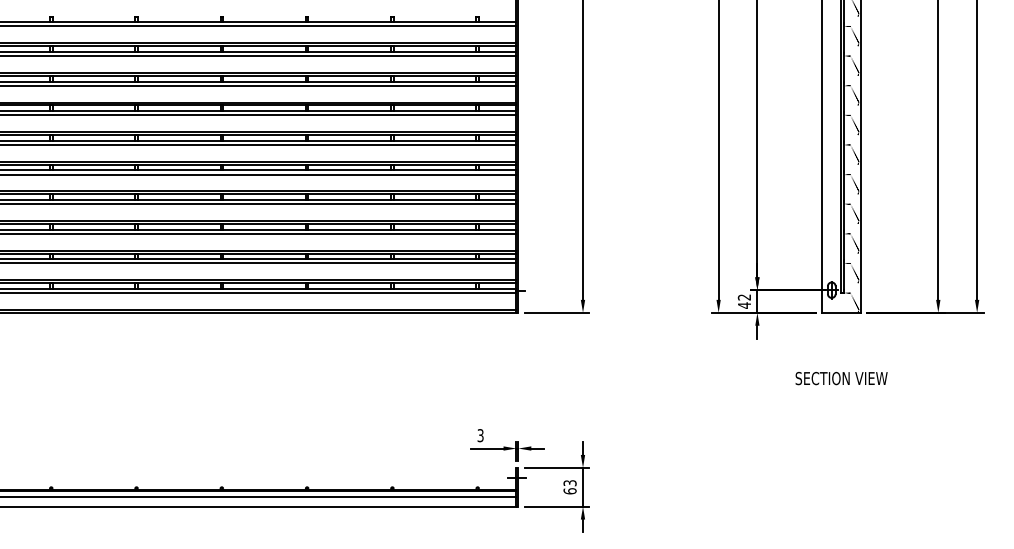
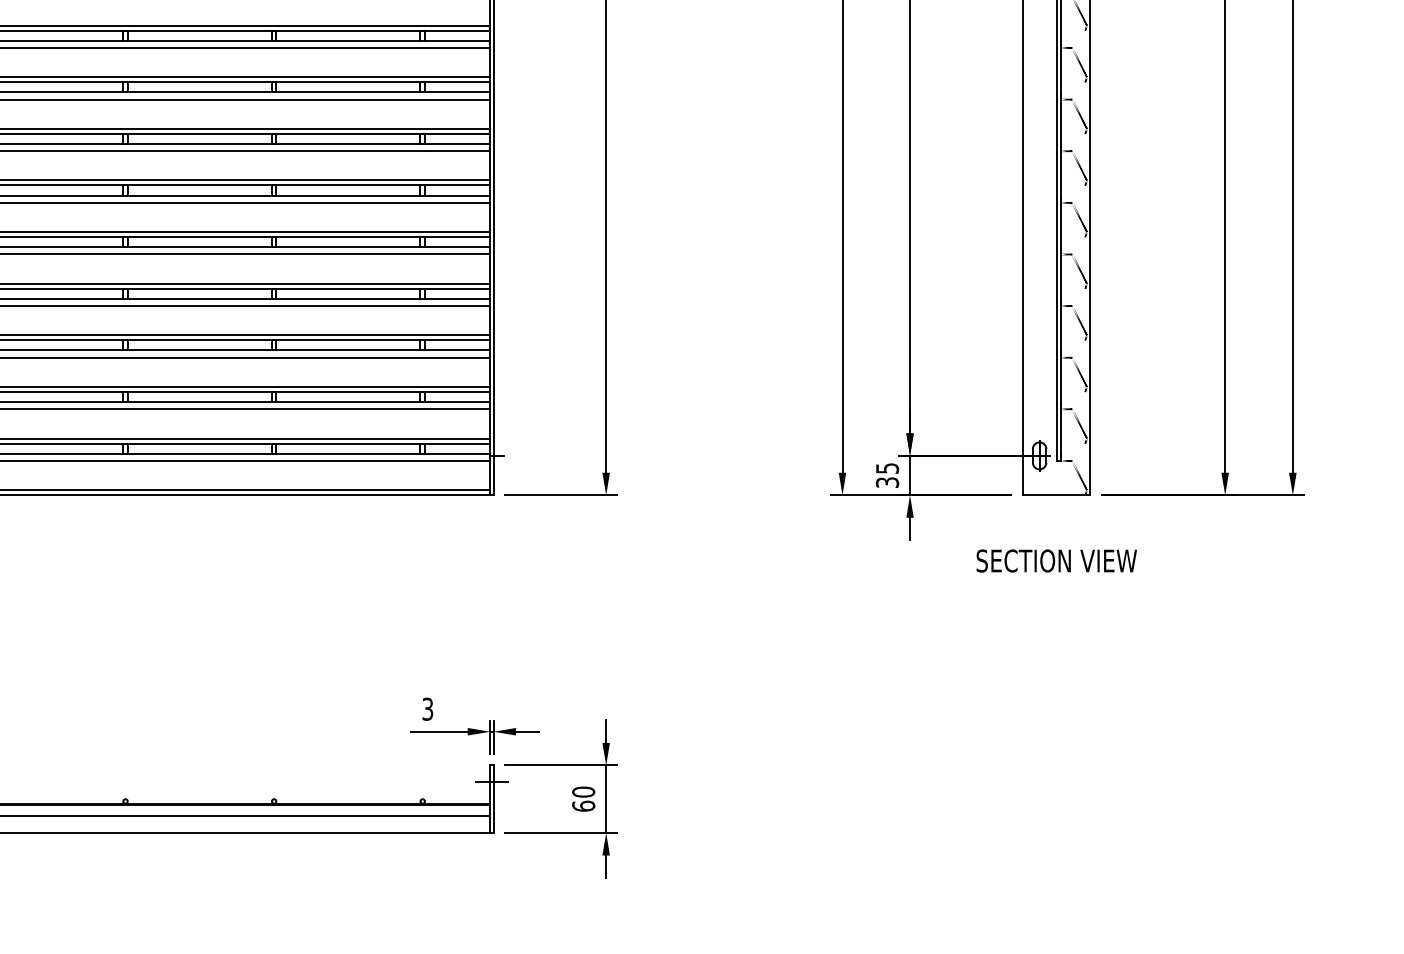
text: (744, 301) -> (887, 475), 42 -> 35
text: (841, 378) -> (1056, 560), moved
text: (569, 483) -> (582, 792), 63 -> 60

